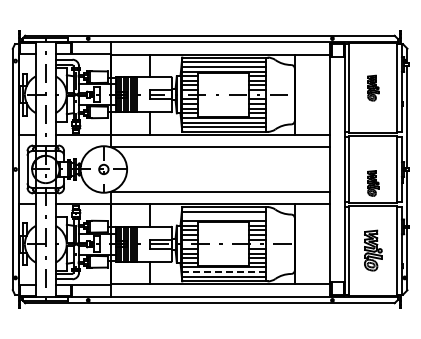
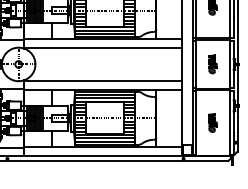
part: (373, 183) -> (213, 64), moved
line: (223, 216) -> (104, 98), added
part: (373, 250) -> (213, 122), size x0.62
line: (224, 272) -> (105, 138), dashed -> solid

